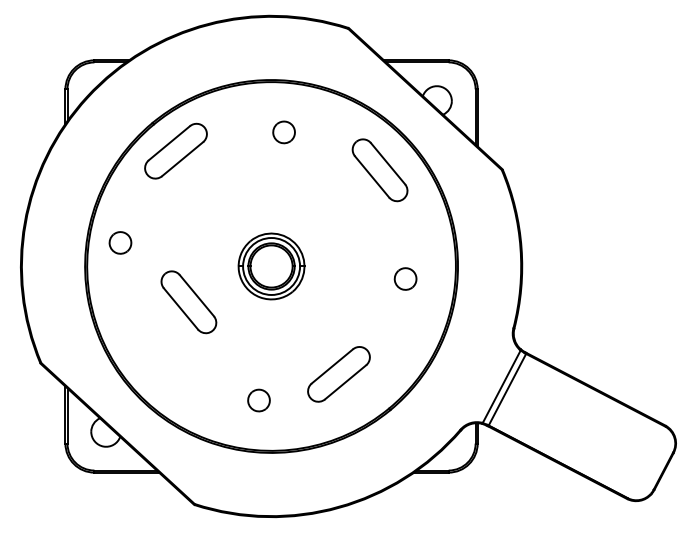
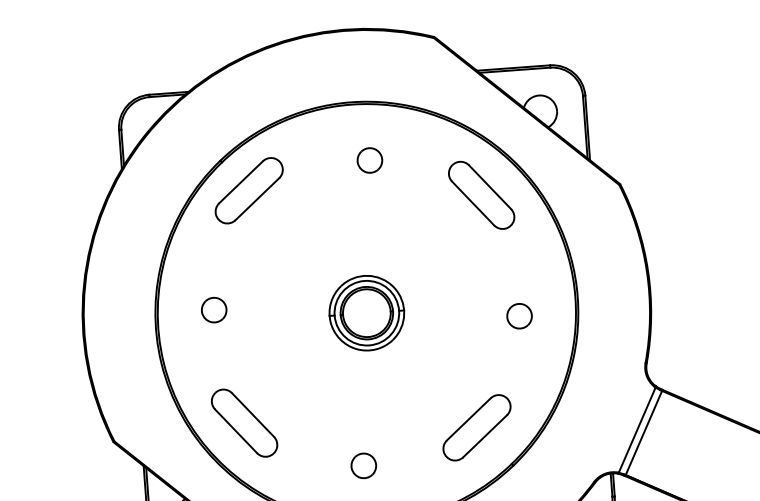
part: (120, 242) -> (214, 309), moved
part: (188, 302) -> (244, 423), moved
part: (338, 374) -> (476, 427), moved

